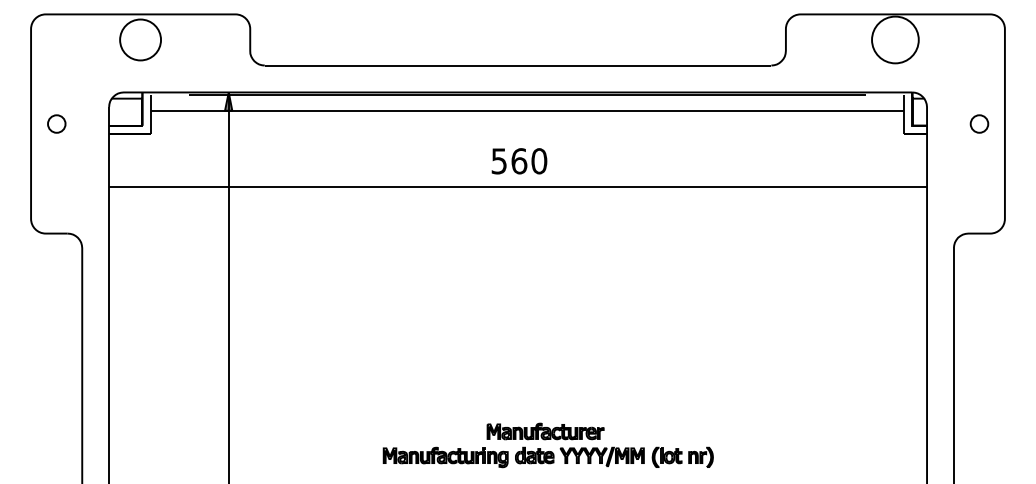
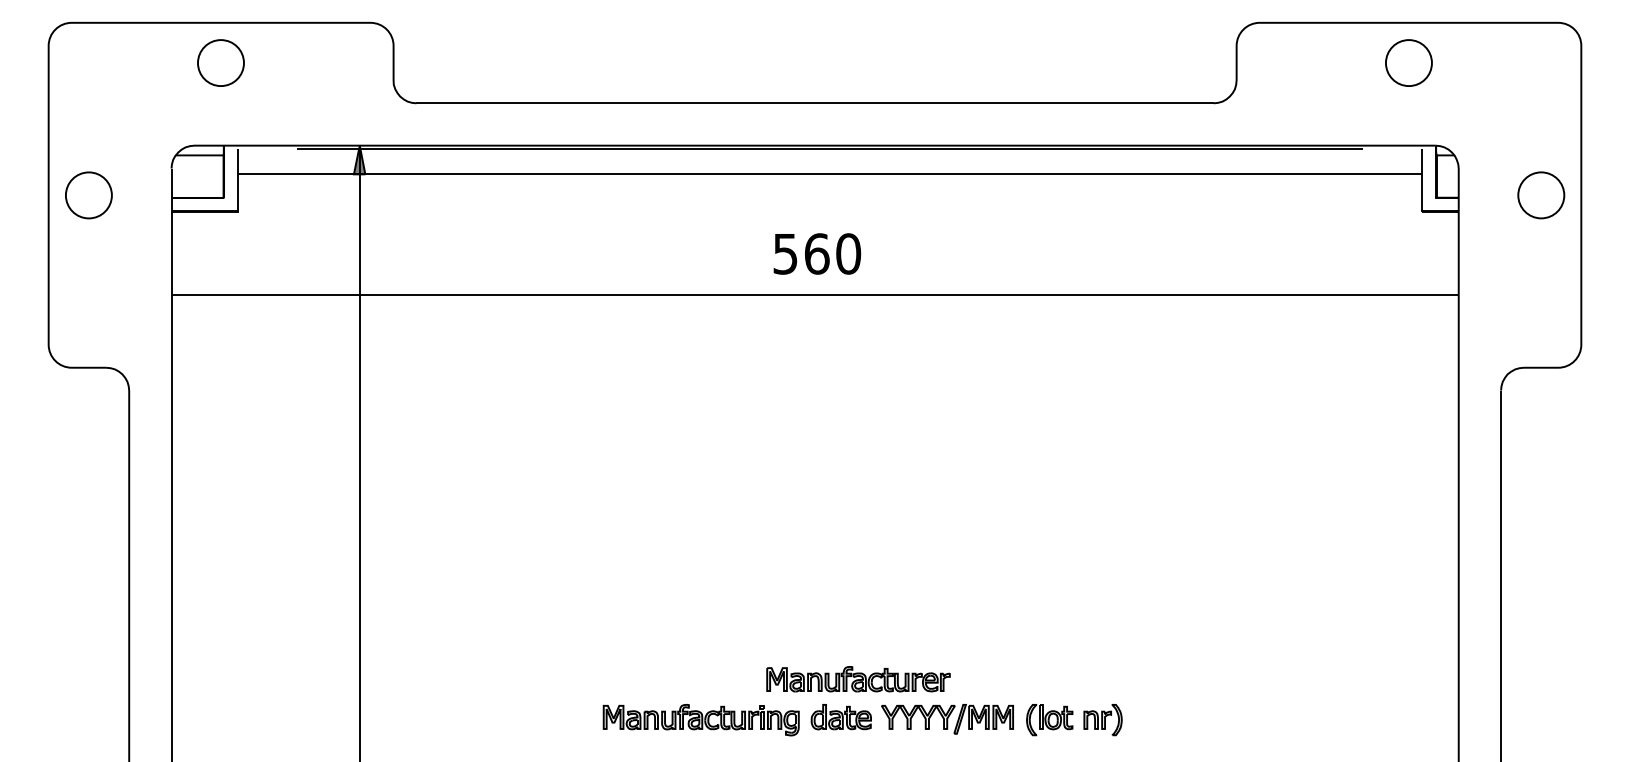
circle: (140, 39) -> (220, 62), size x0.71
circle: (895, 39) -> (1409, 62), size x0.62
circle: (56, 123) -> (88, 194), size x1.67
circle: (979, 123) -> (1541, 194), size x1.67

